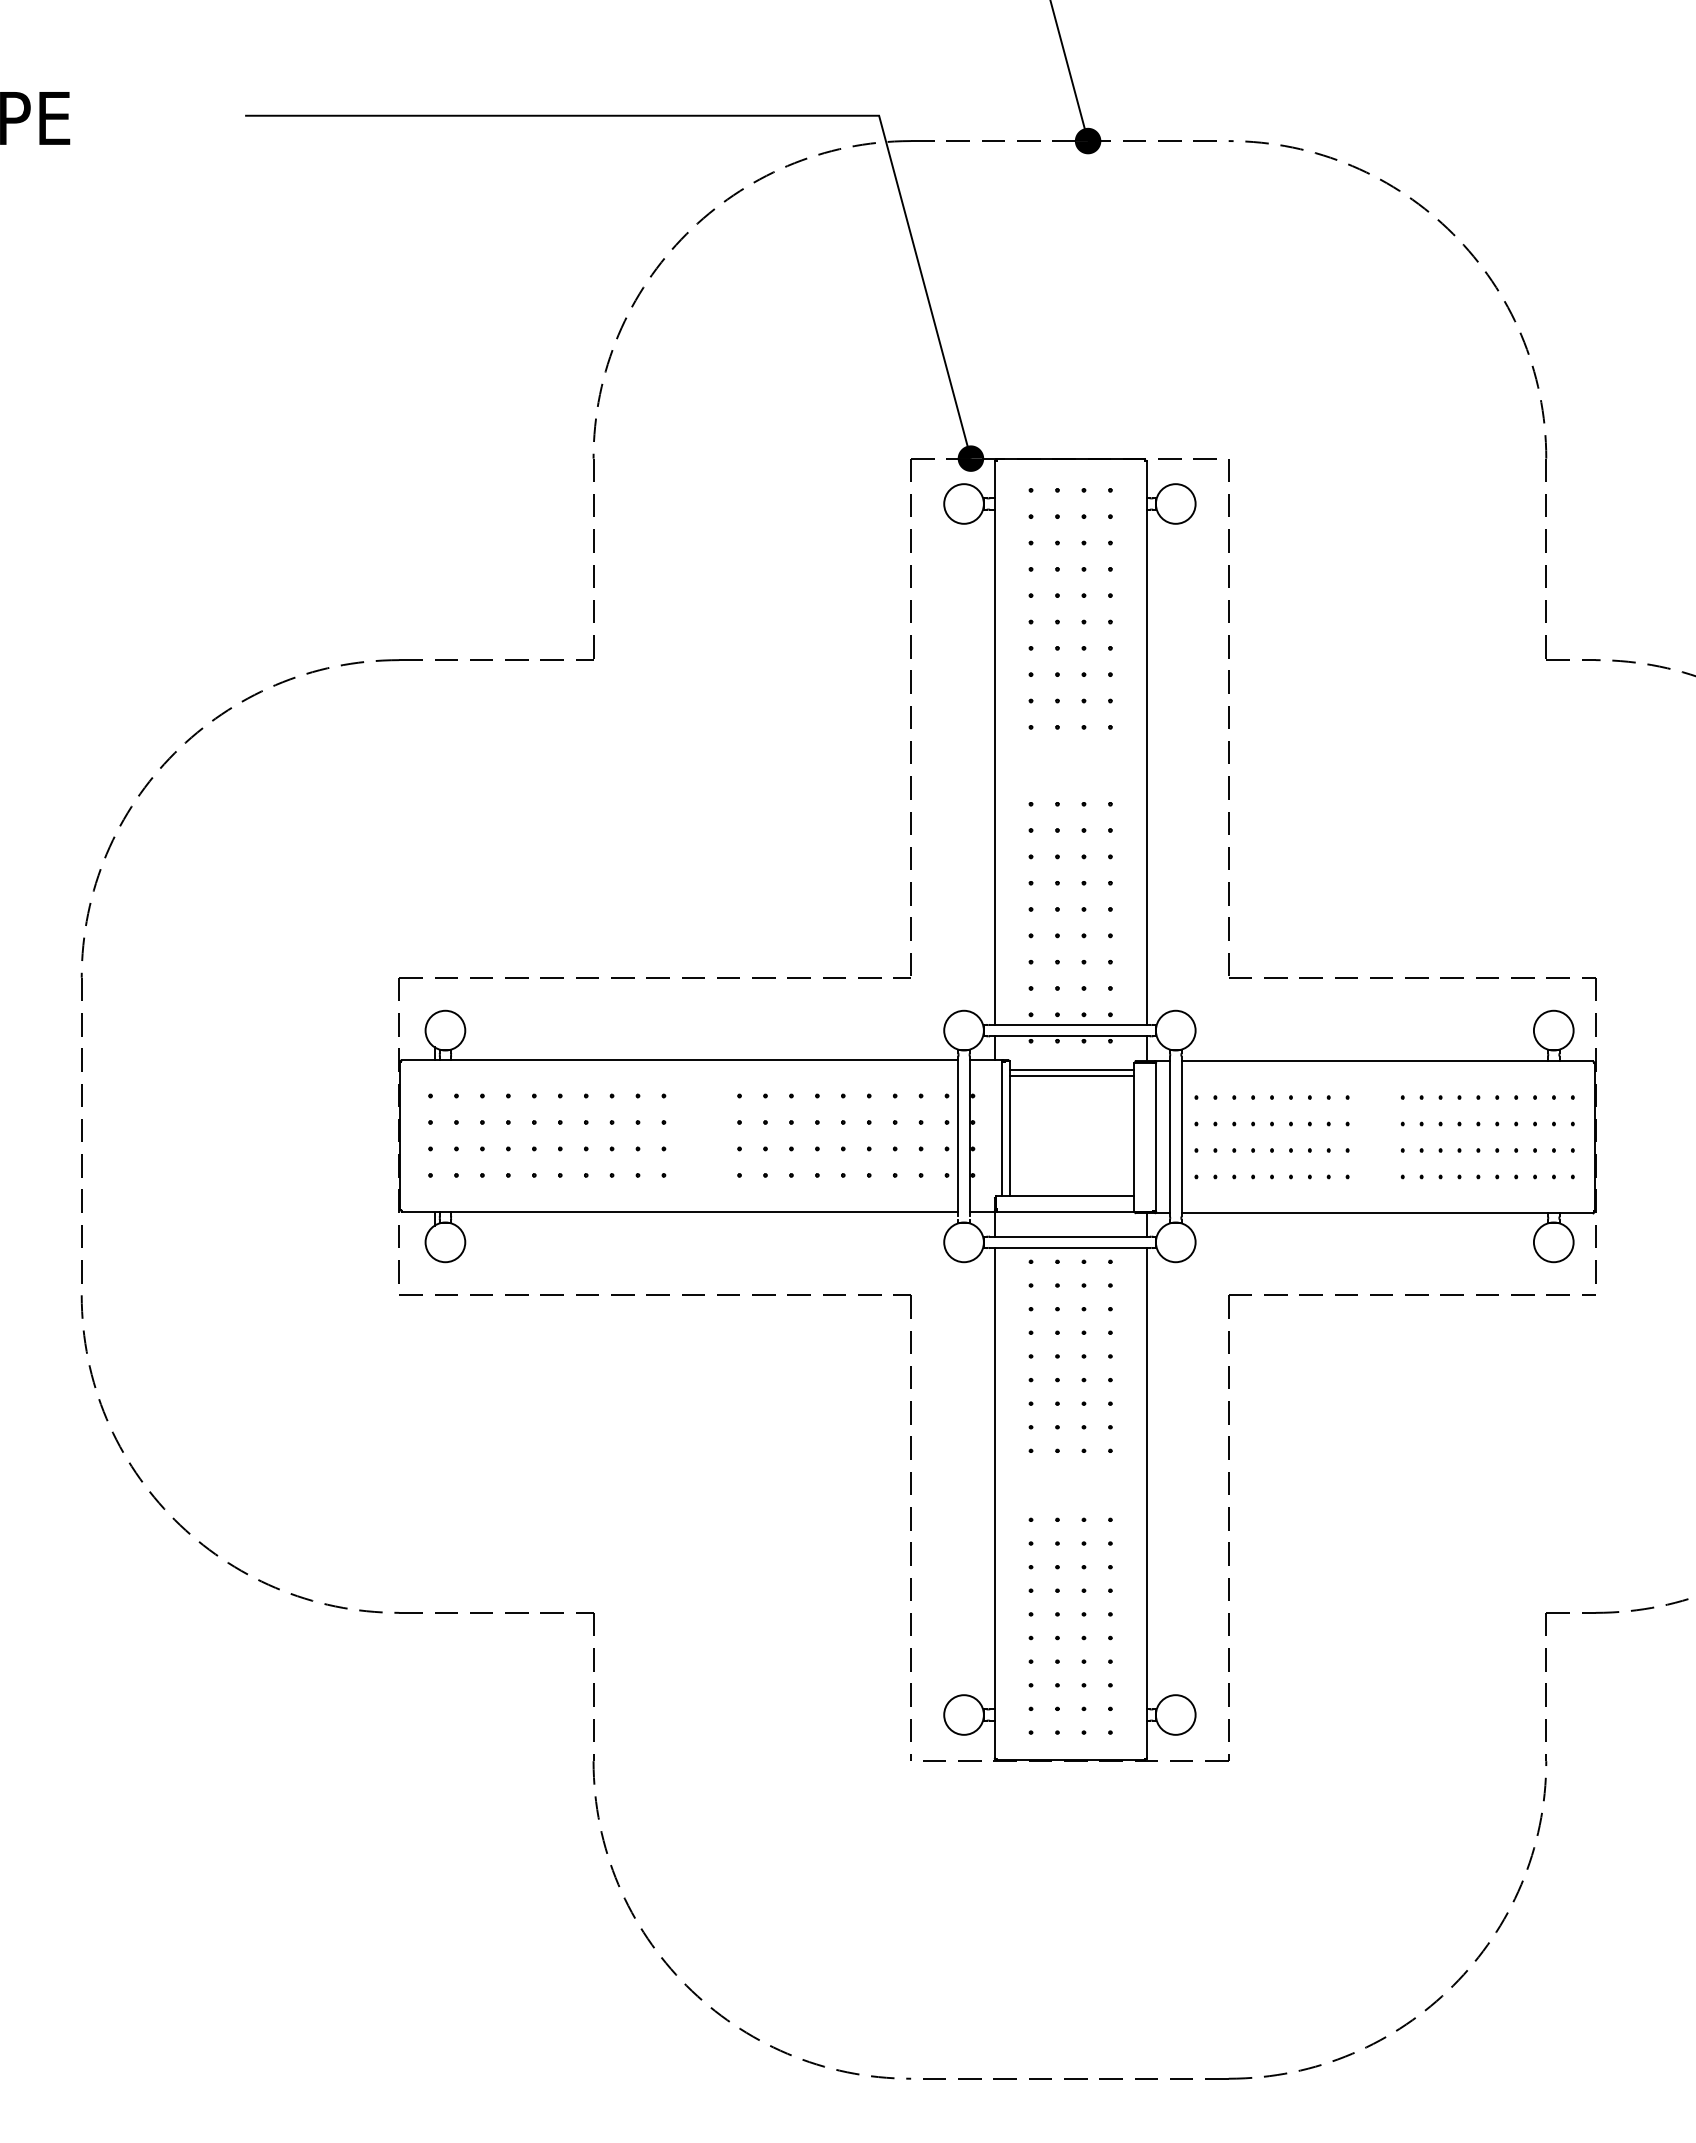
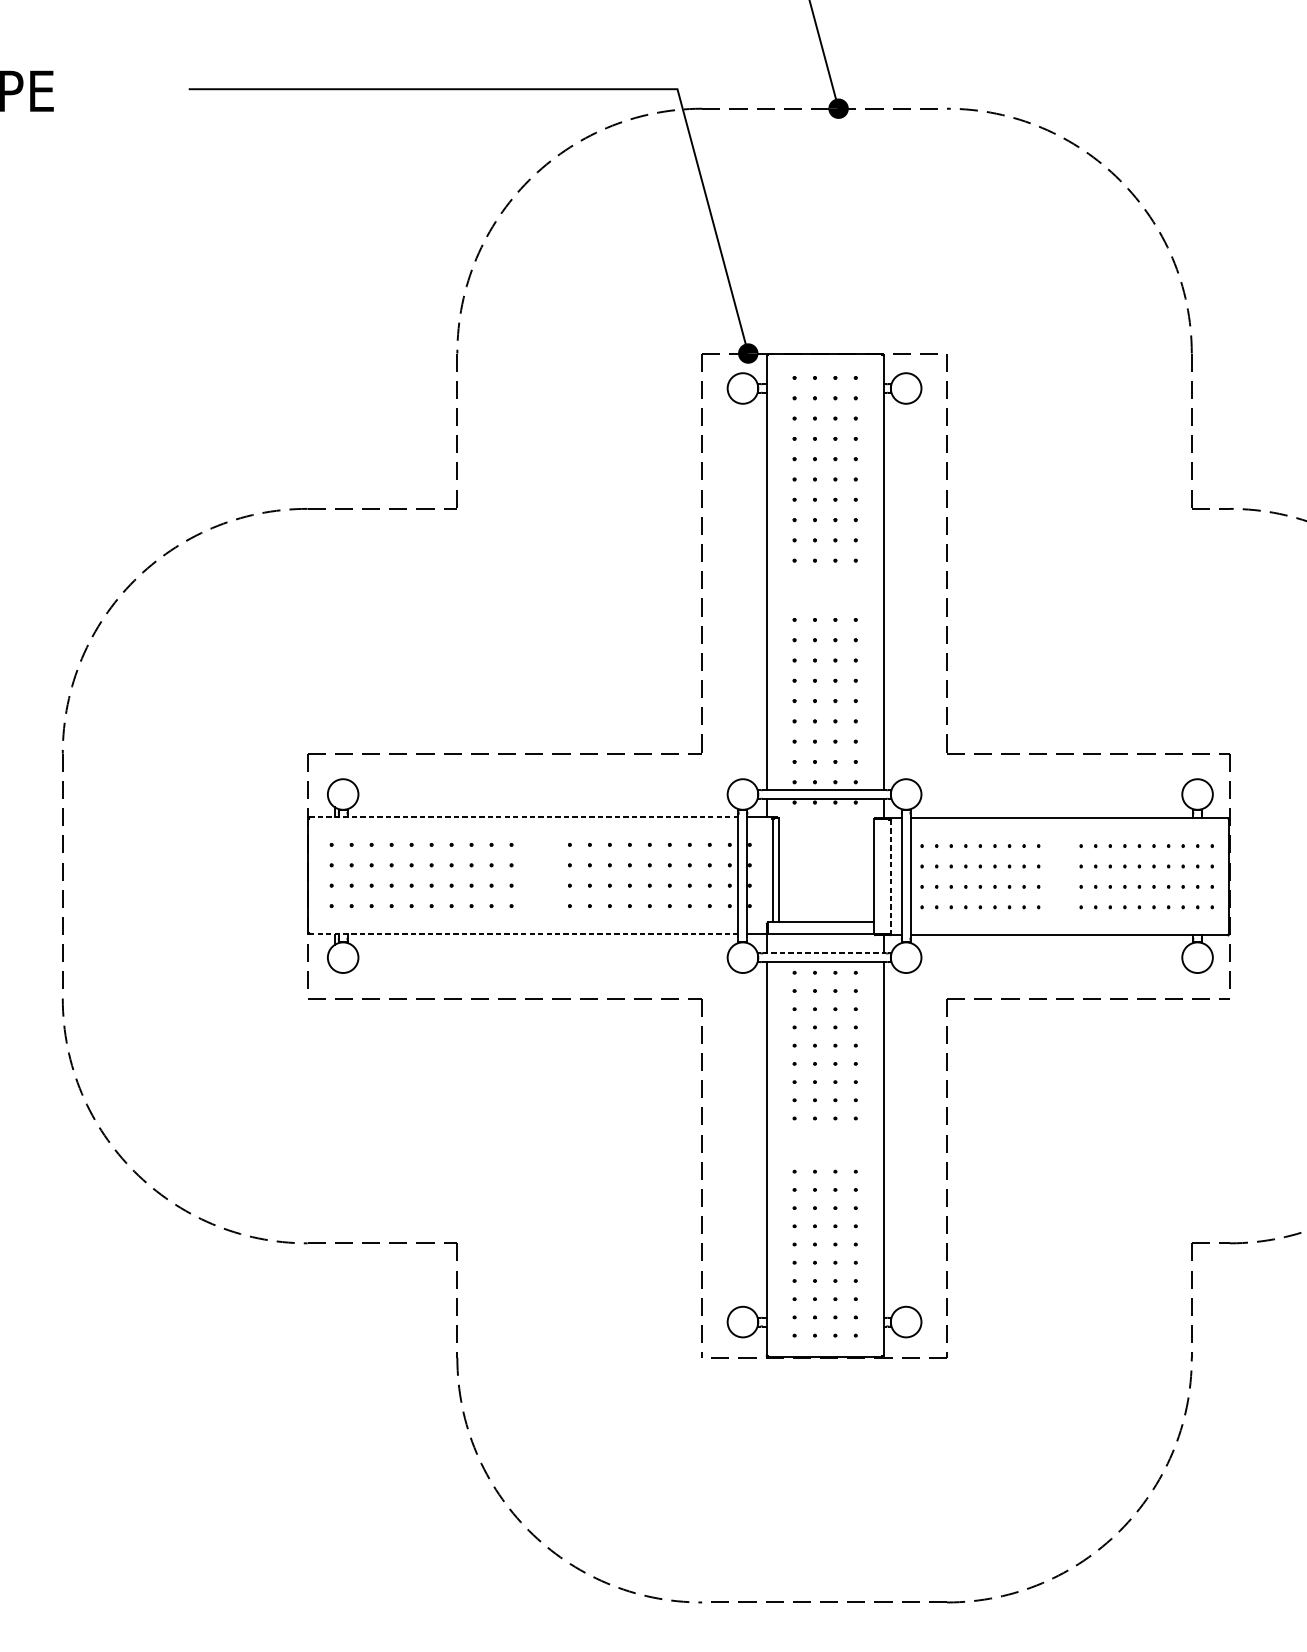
line: (680, 1059) -> (524, 816), solid -> dashed
line: (1071, 1070) -> (825, 825), removed
line: (1071, 1075) -> (825, 829), removed
line: (1155, 1138) -> (890, 877), solid -> dashed
line: (679, 1211) -> (523, 933), solid -> dashed
line: (1069, 1236) -> (824, 953), solid -> dashed

